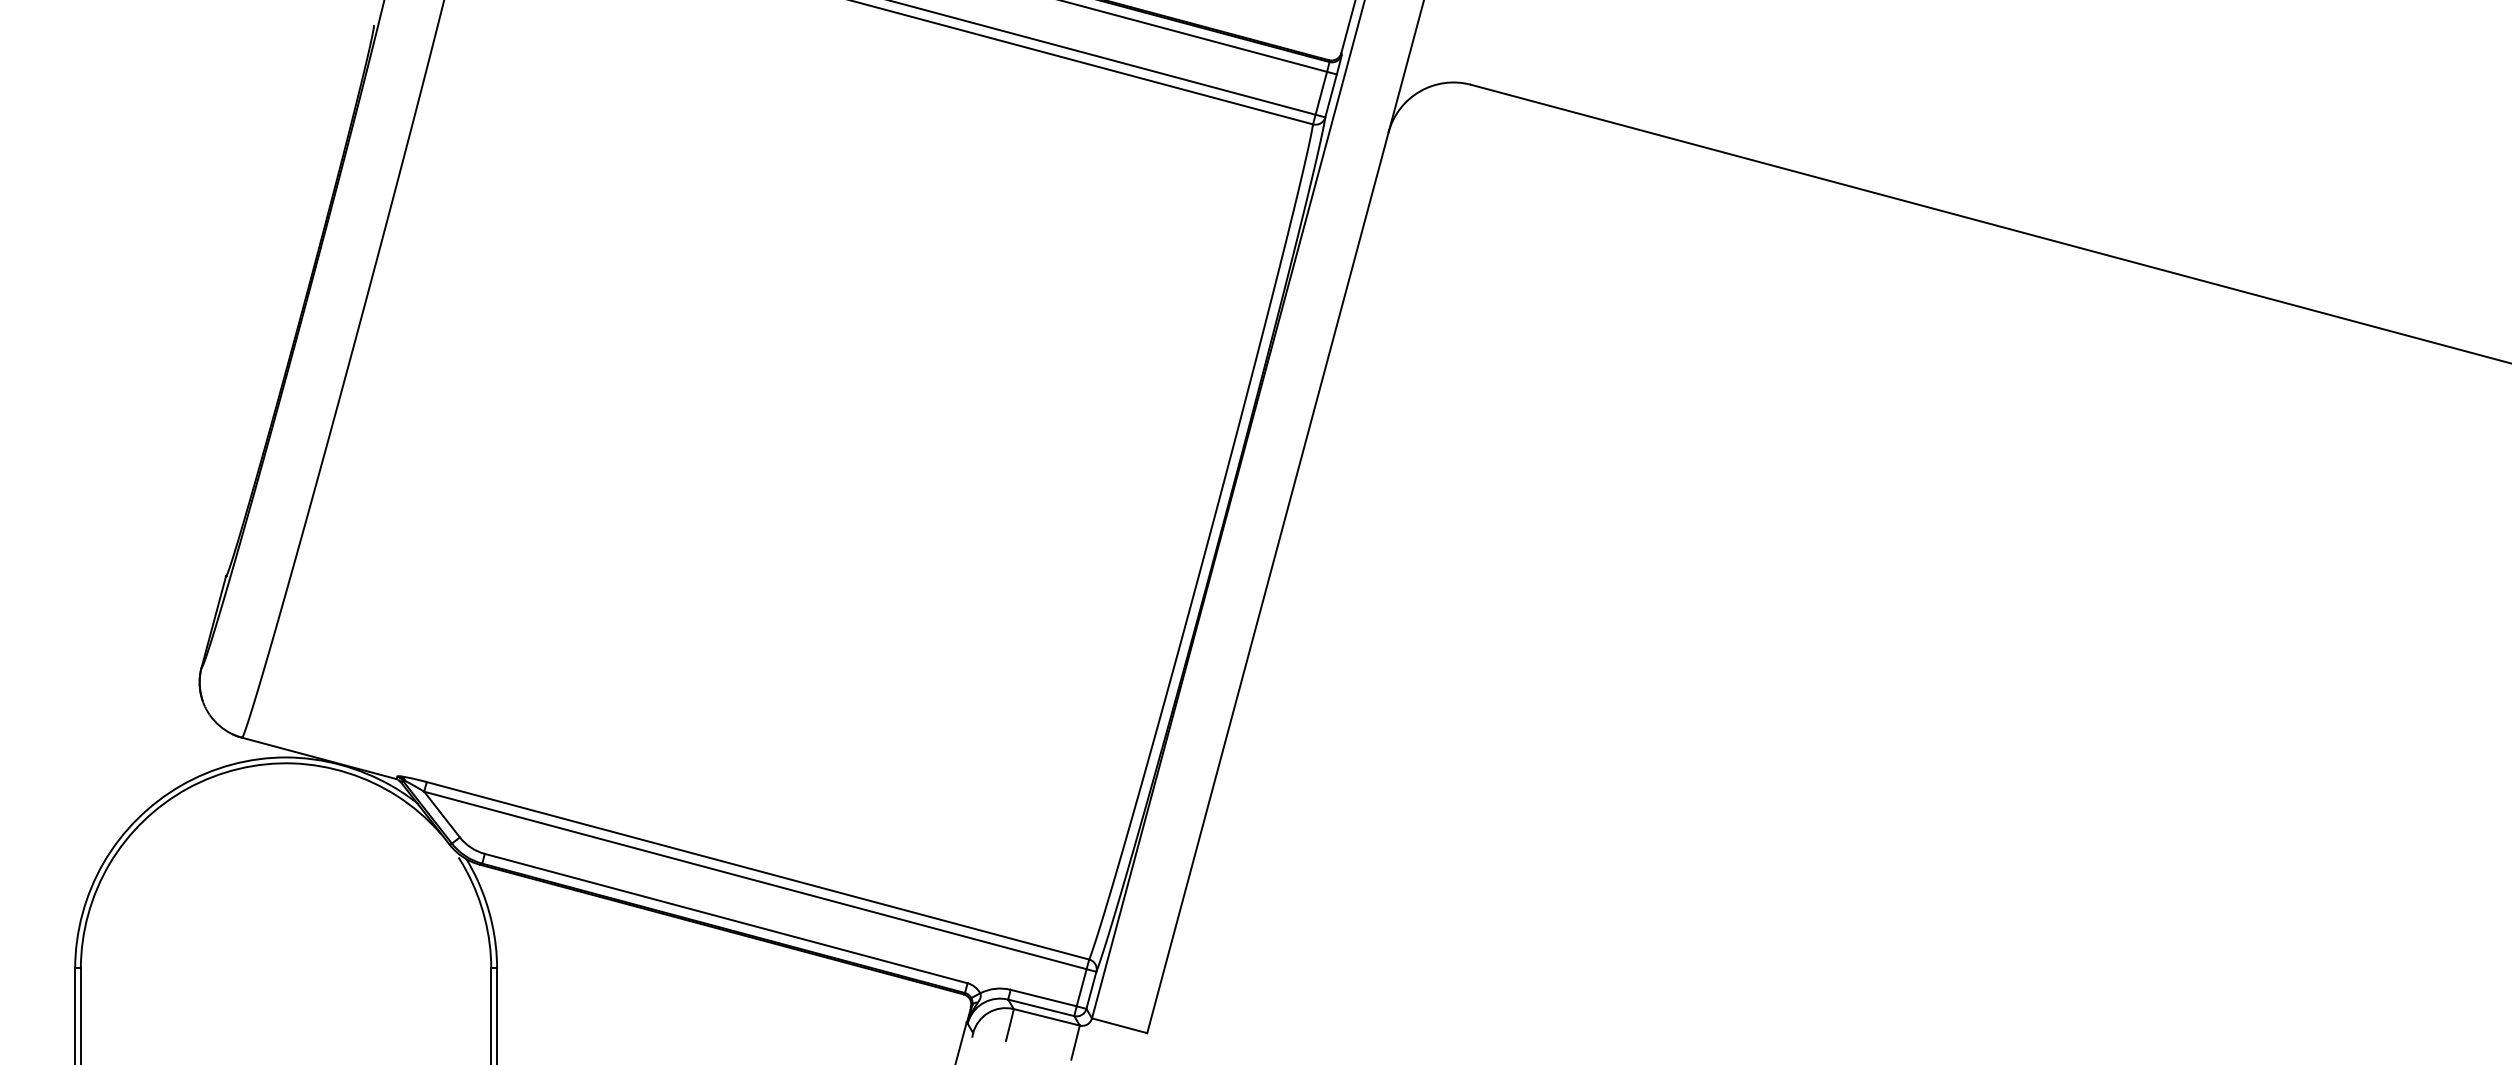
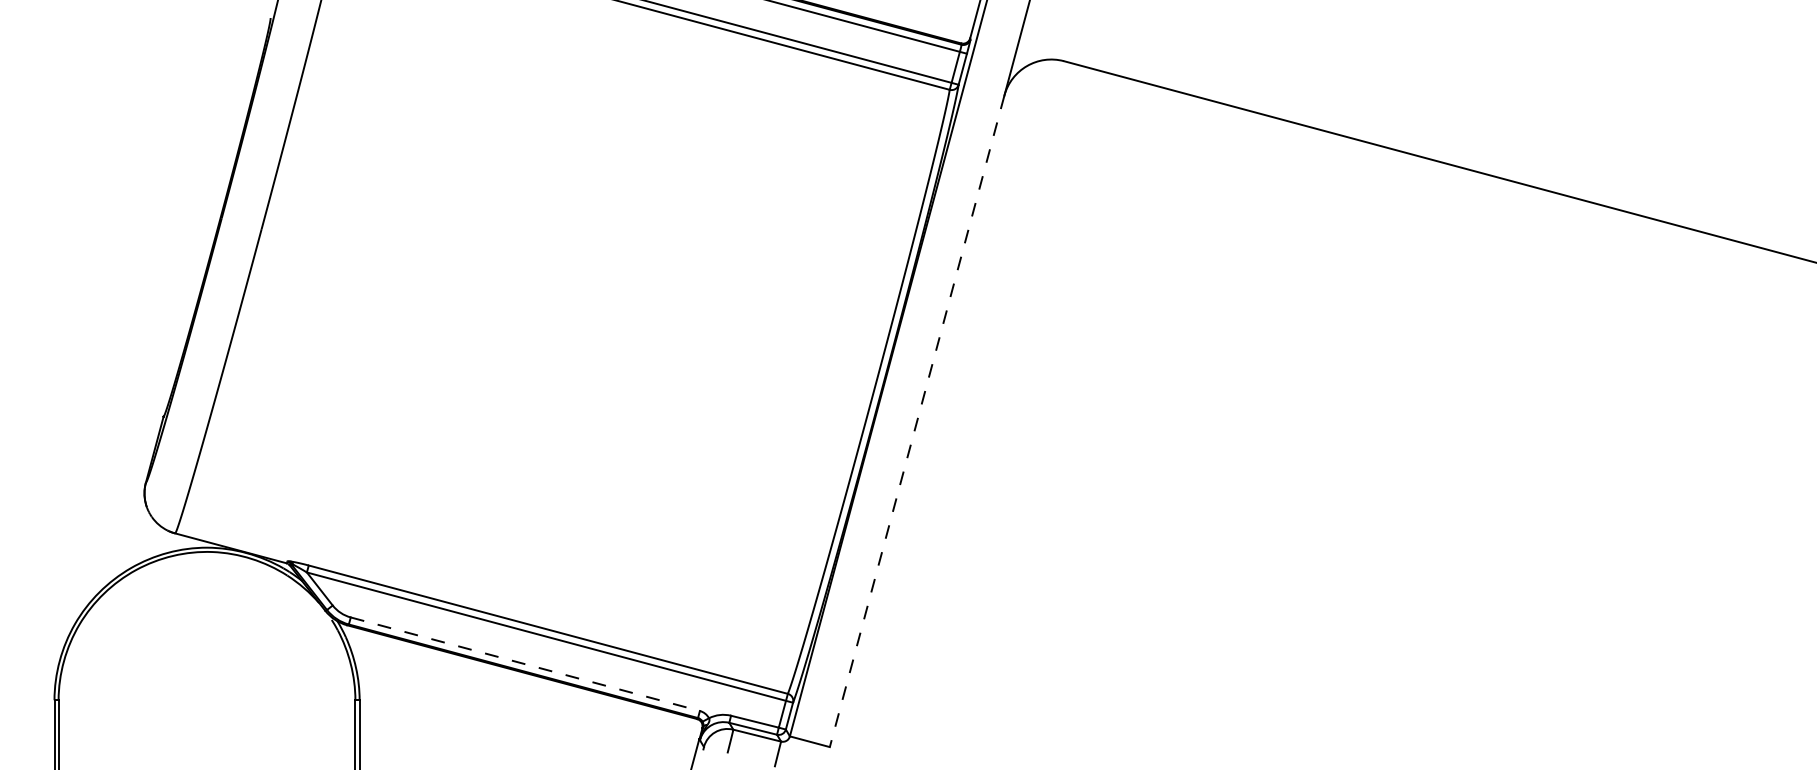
line: (1268, 582) -> (917, 421), solid -> dashed
line: (726, 918) -> (525, 664), solid -> dashed

